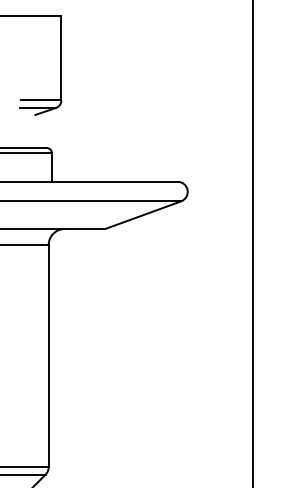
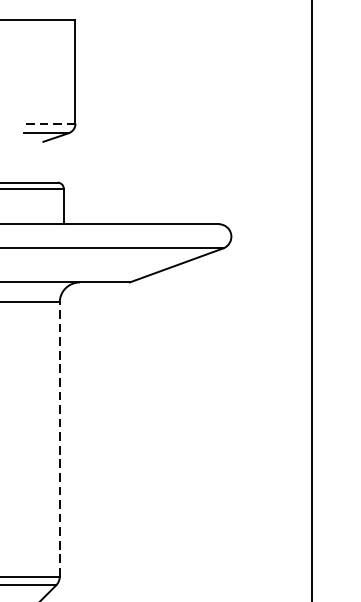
line: (41, 100) -> (50, 123), solid -> dashed
line: (48, 355) -> (59, 438), solid -> dashed

